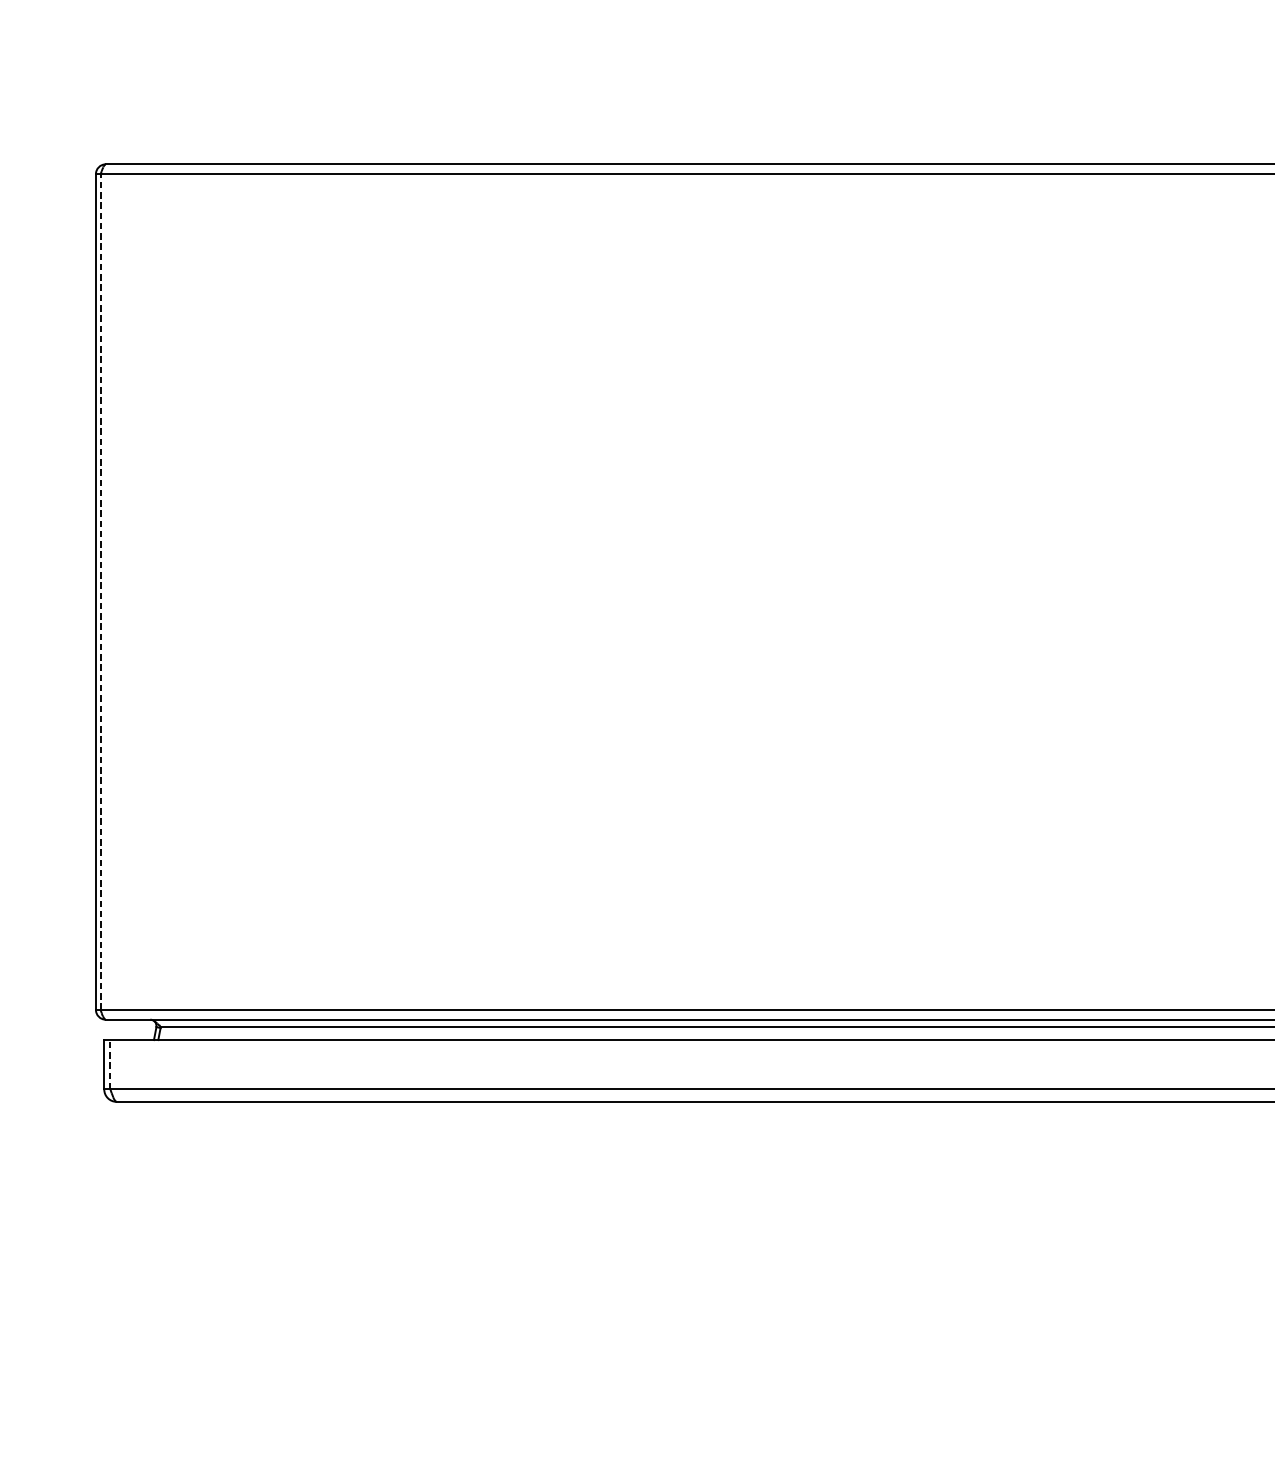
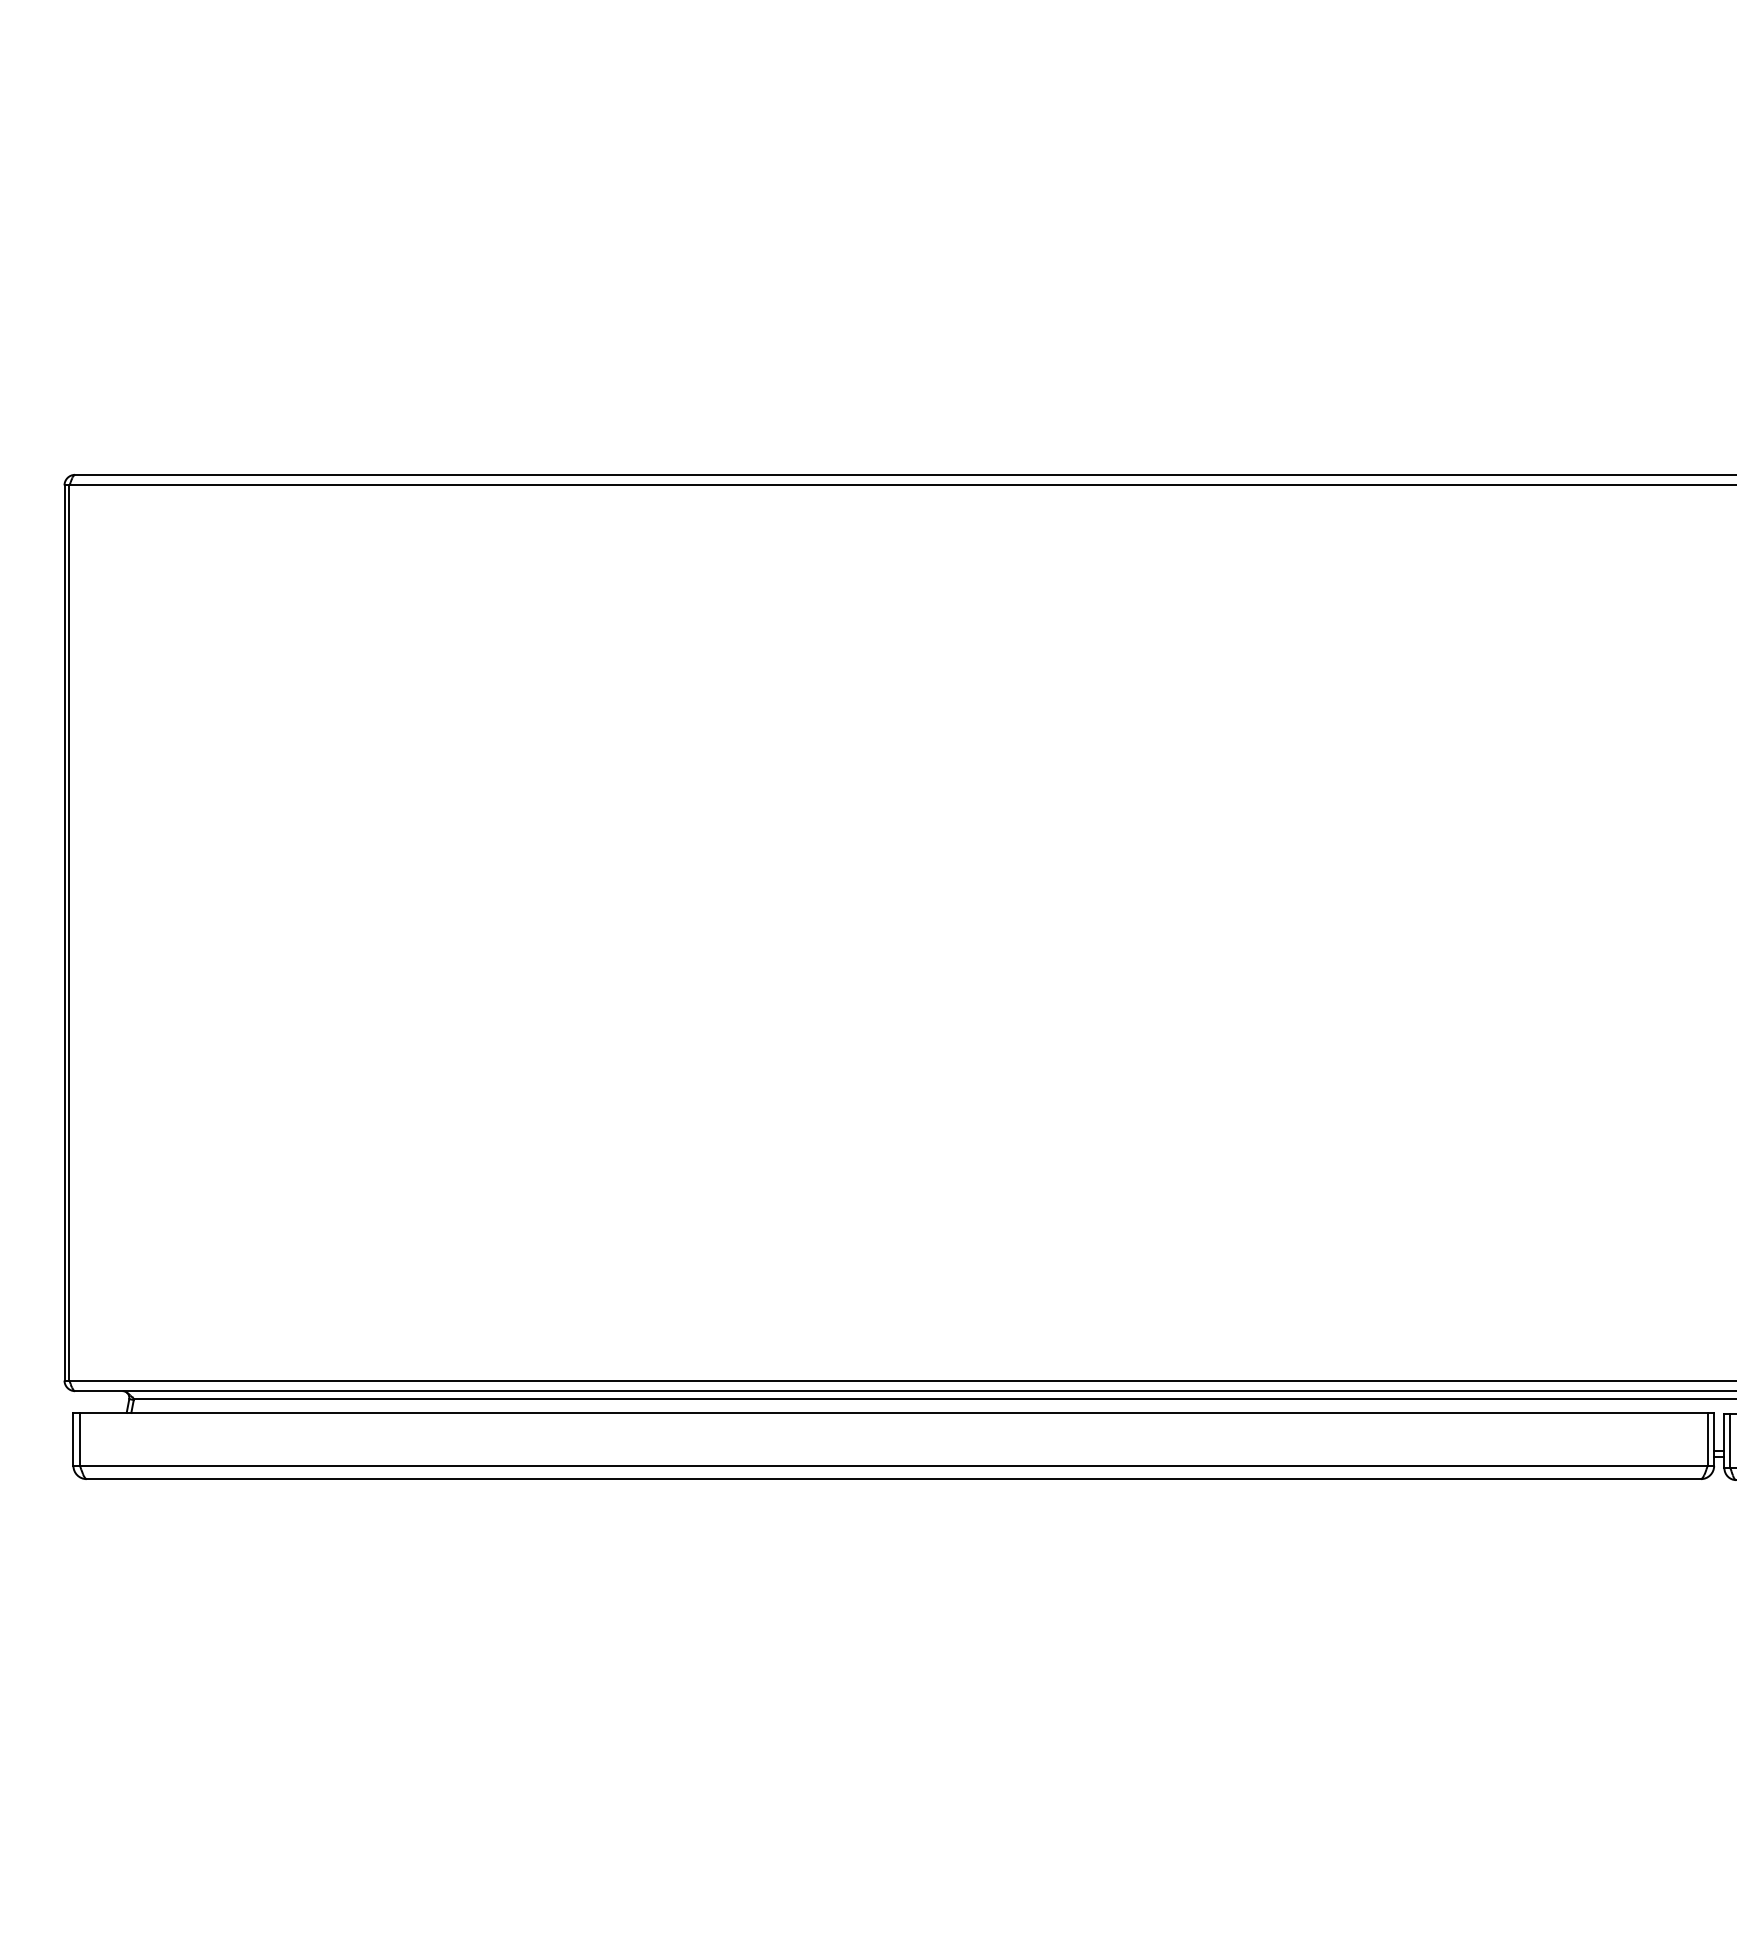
line: (100, 592) -> (69, 933), dashed -> solid
line: (110, 1063) -> (80, 1438), dashed -> solid

